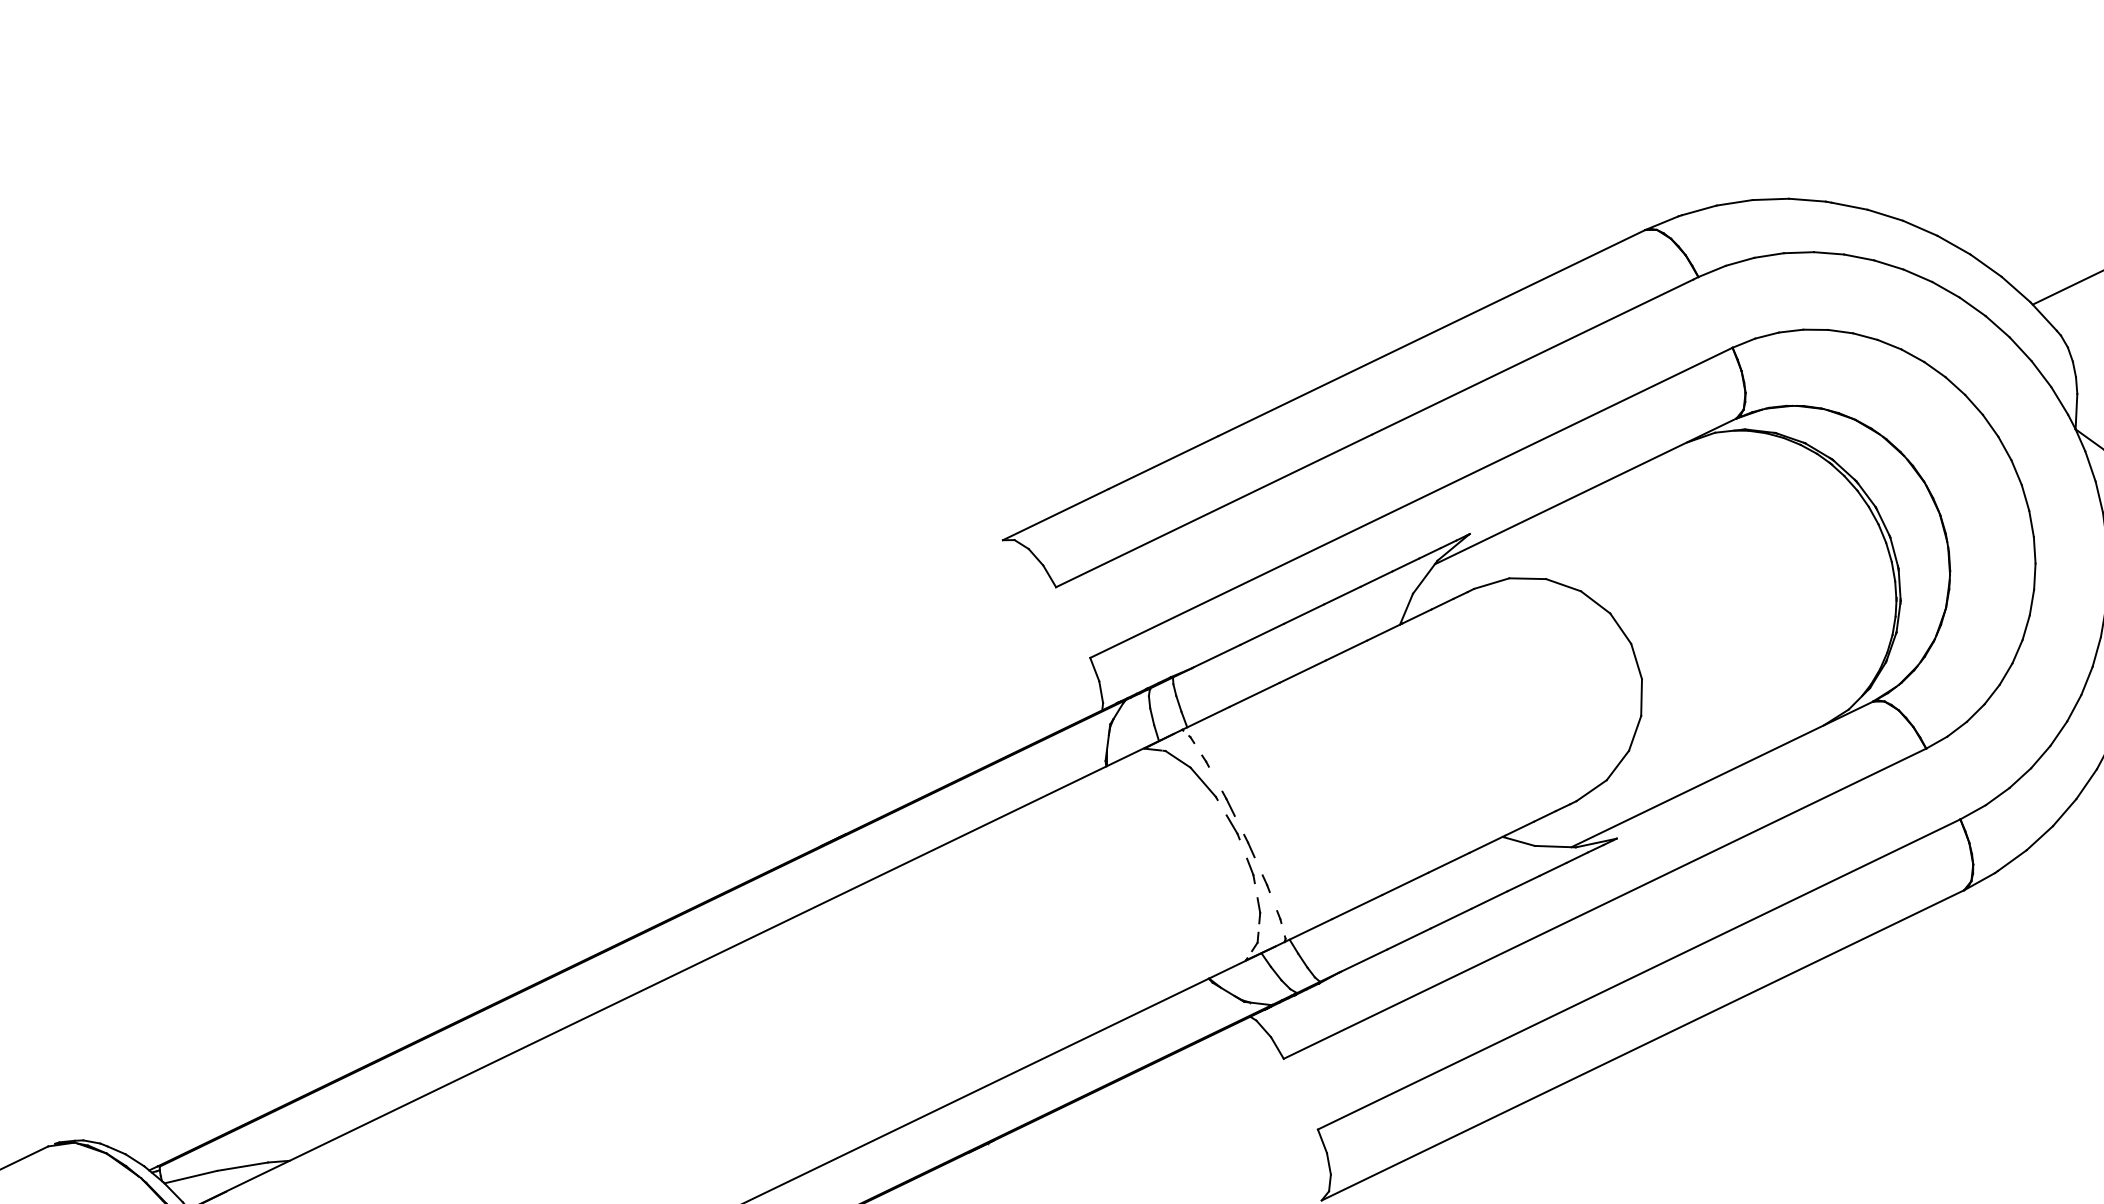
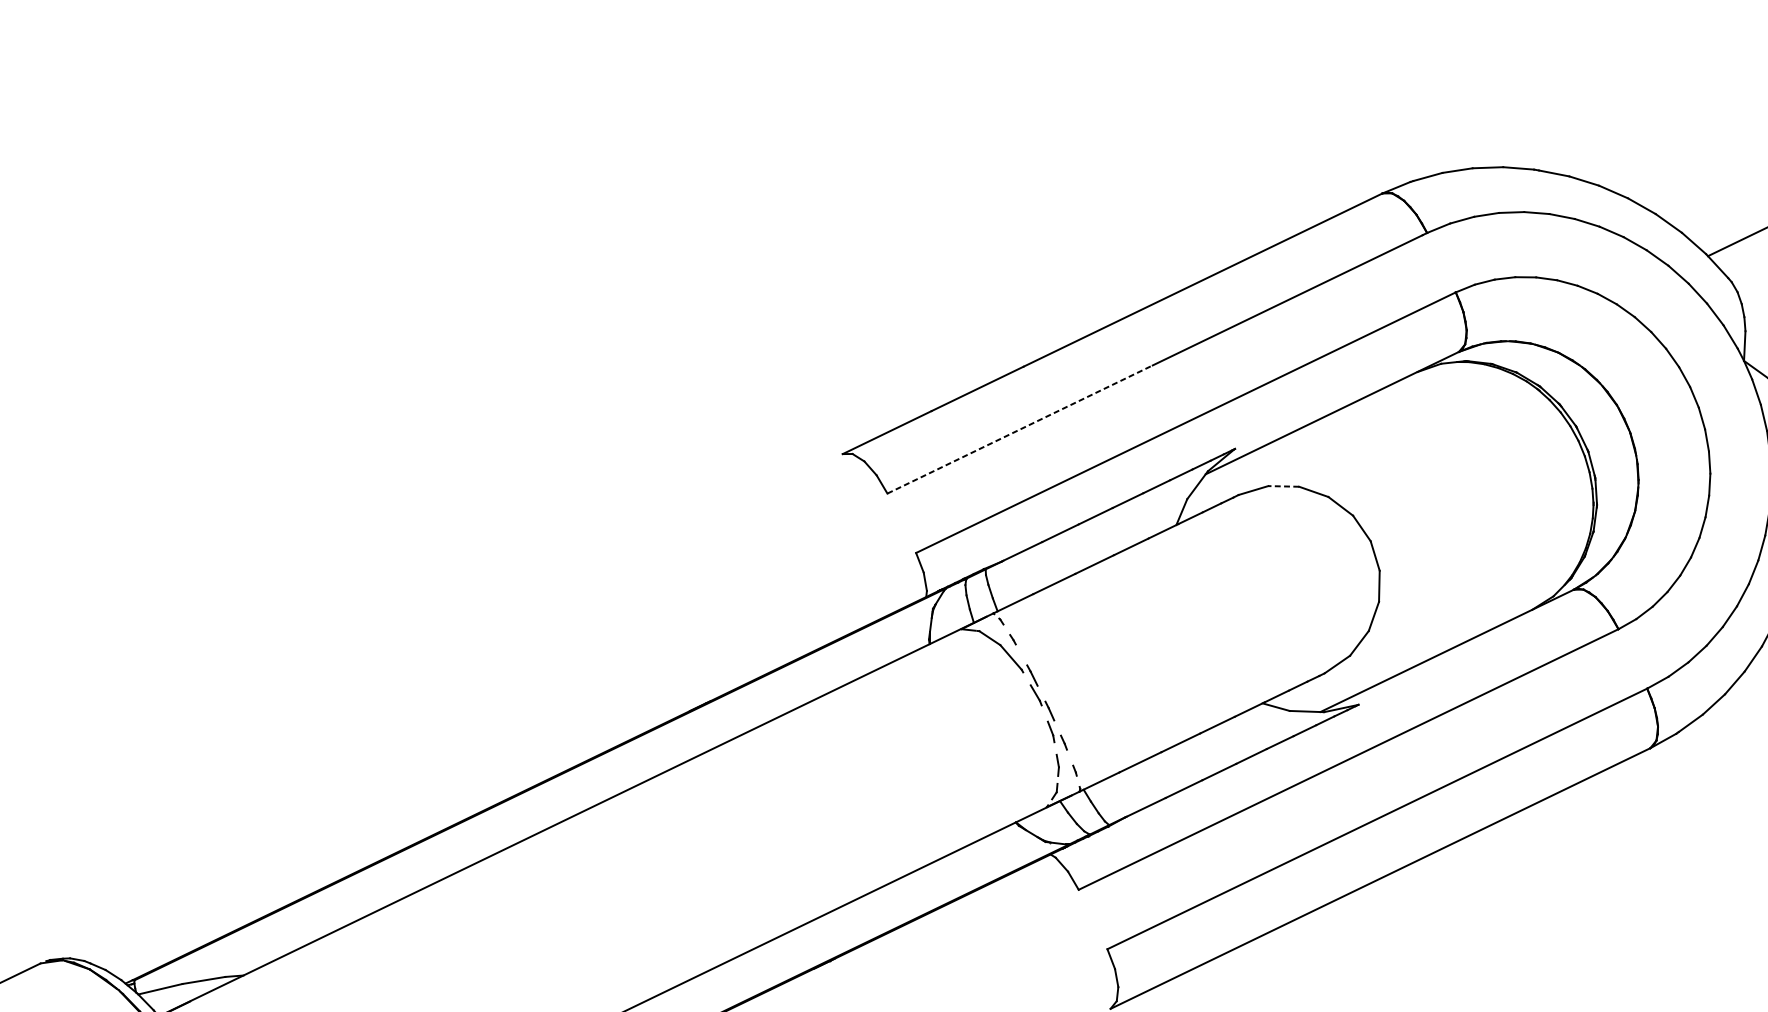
line: (1214, 510) -> (1020, 429), solid -> dashed
line: (1527, 578) -> (1283, 486), solid -> dashed

